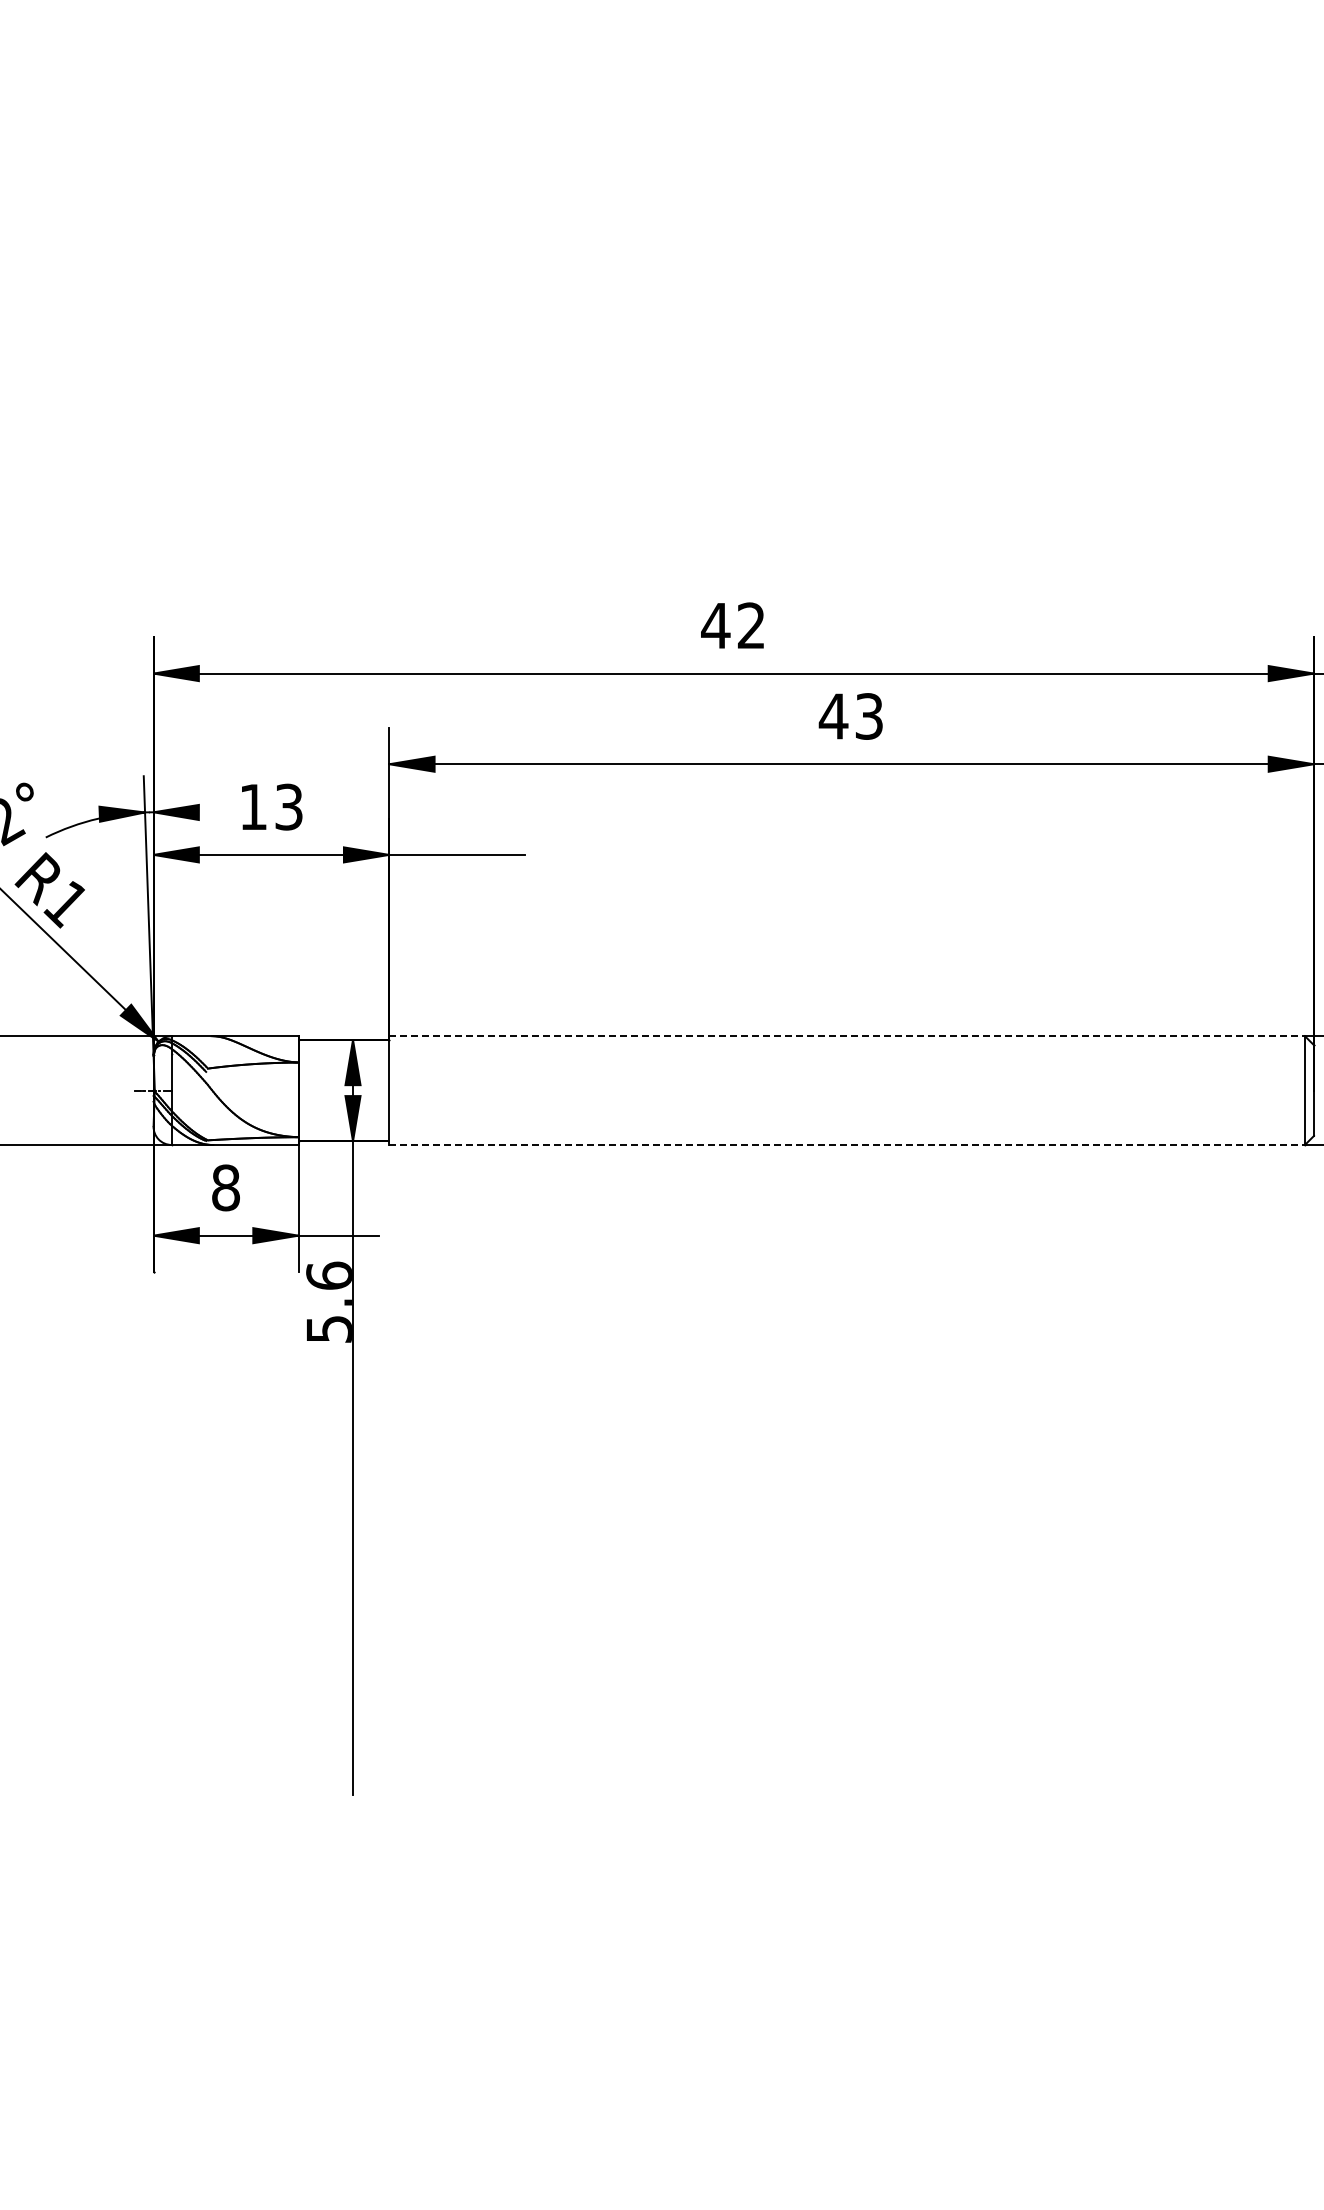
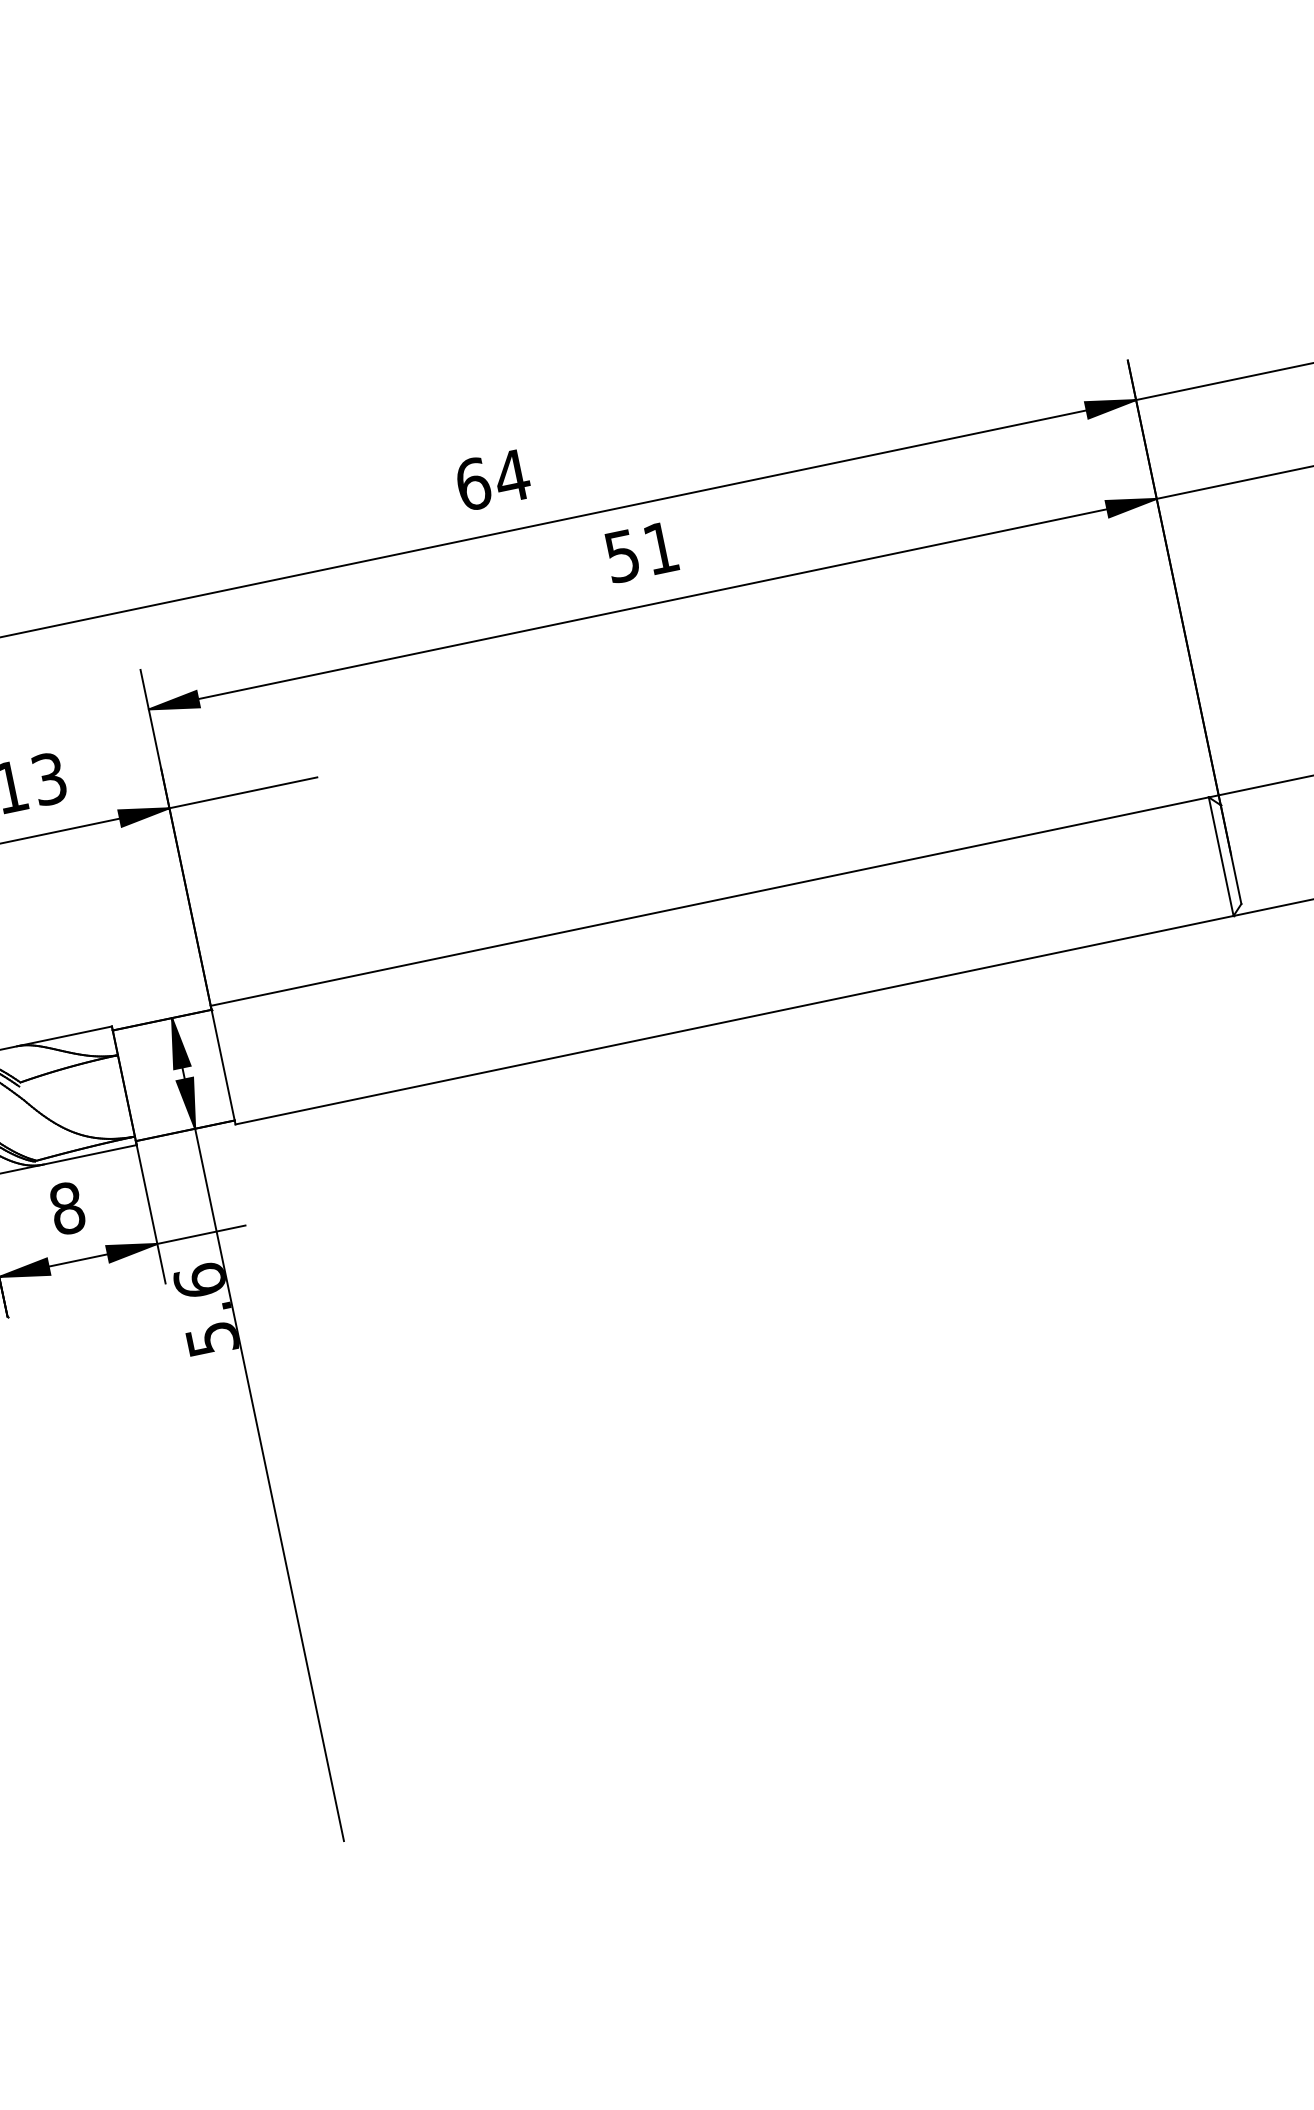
text: (733, 625) -> (492, 479), 42 -> 64
text: (850, 716) -> (640, 552), 43 -> 51
line: (847, 1036) -> (710, 901), dashed -> solid
line: (847, 1144) -> (734, 1019), dashed -> solid

